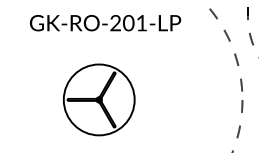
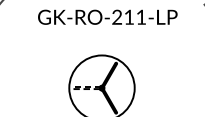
text: (128, 23) -> (129, 17), GK-RO-201-LP -> GK-RO-211-LP
line: (67, 99) -> (72, 87), solid -> dashed

